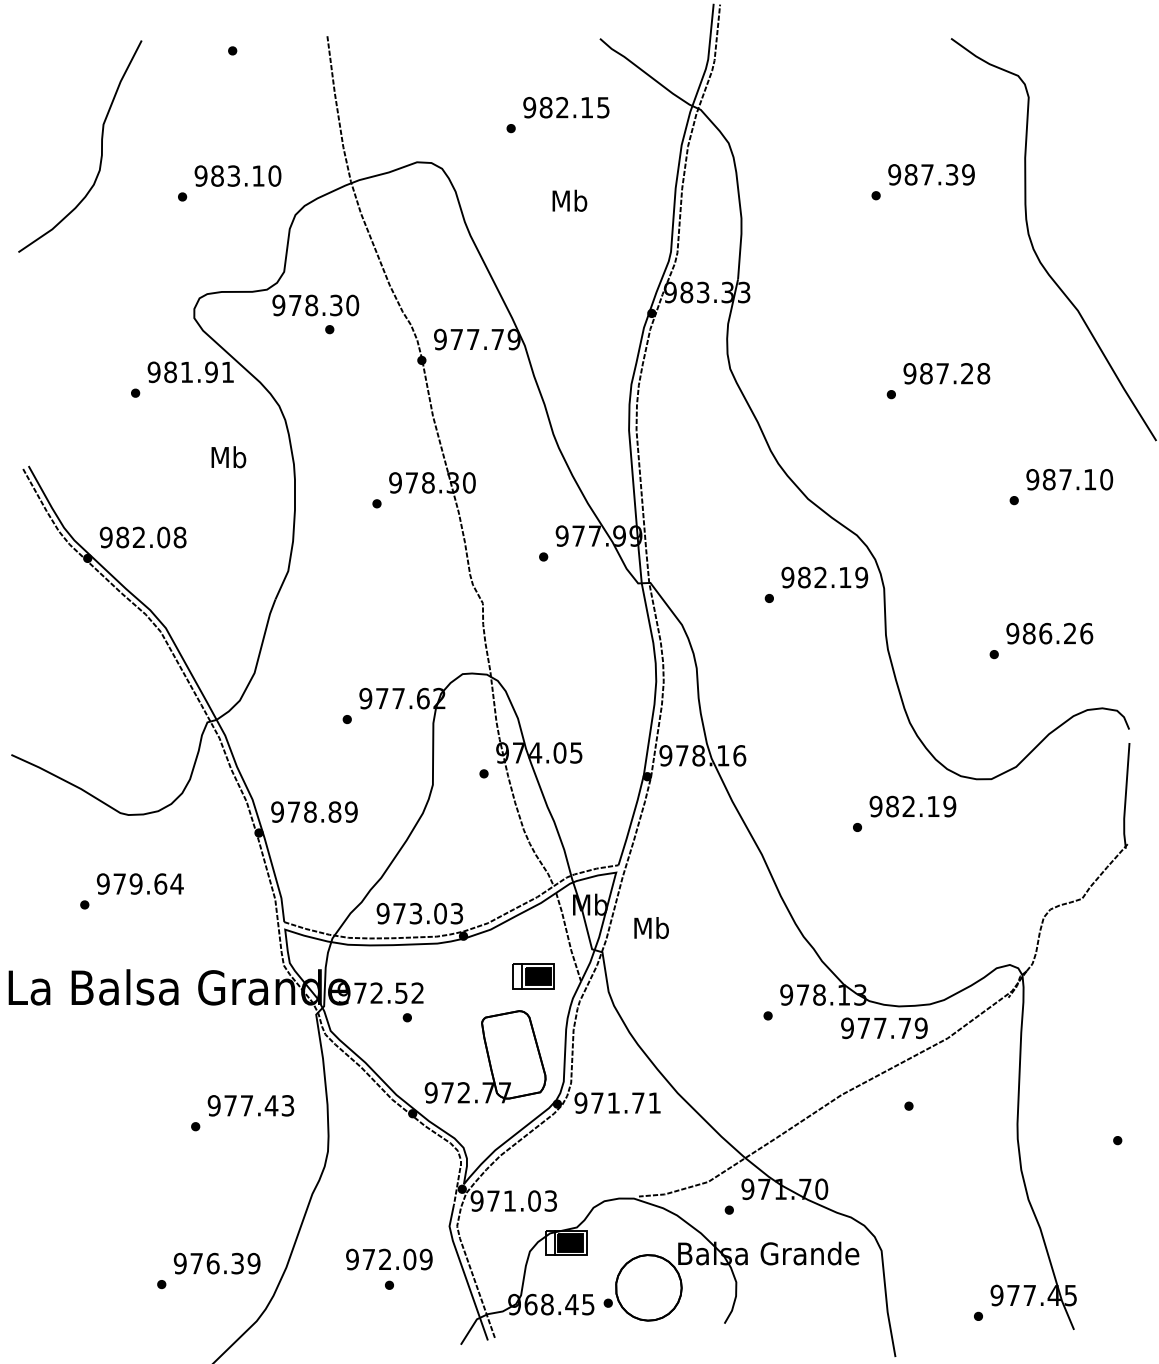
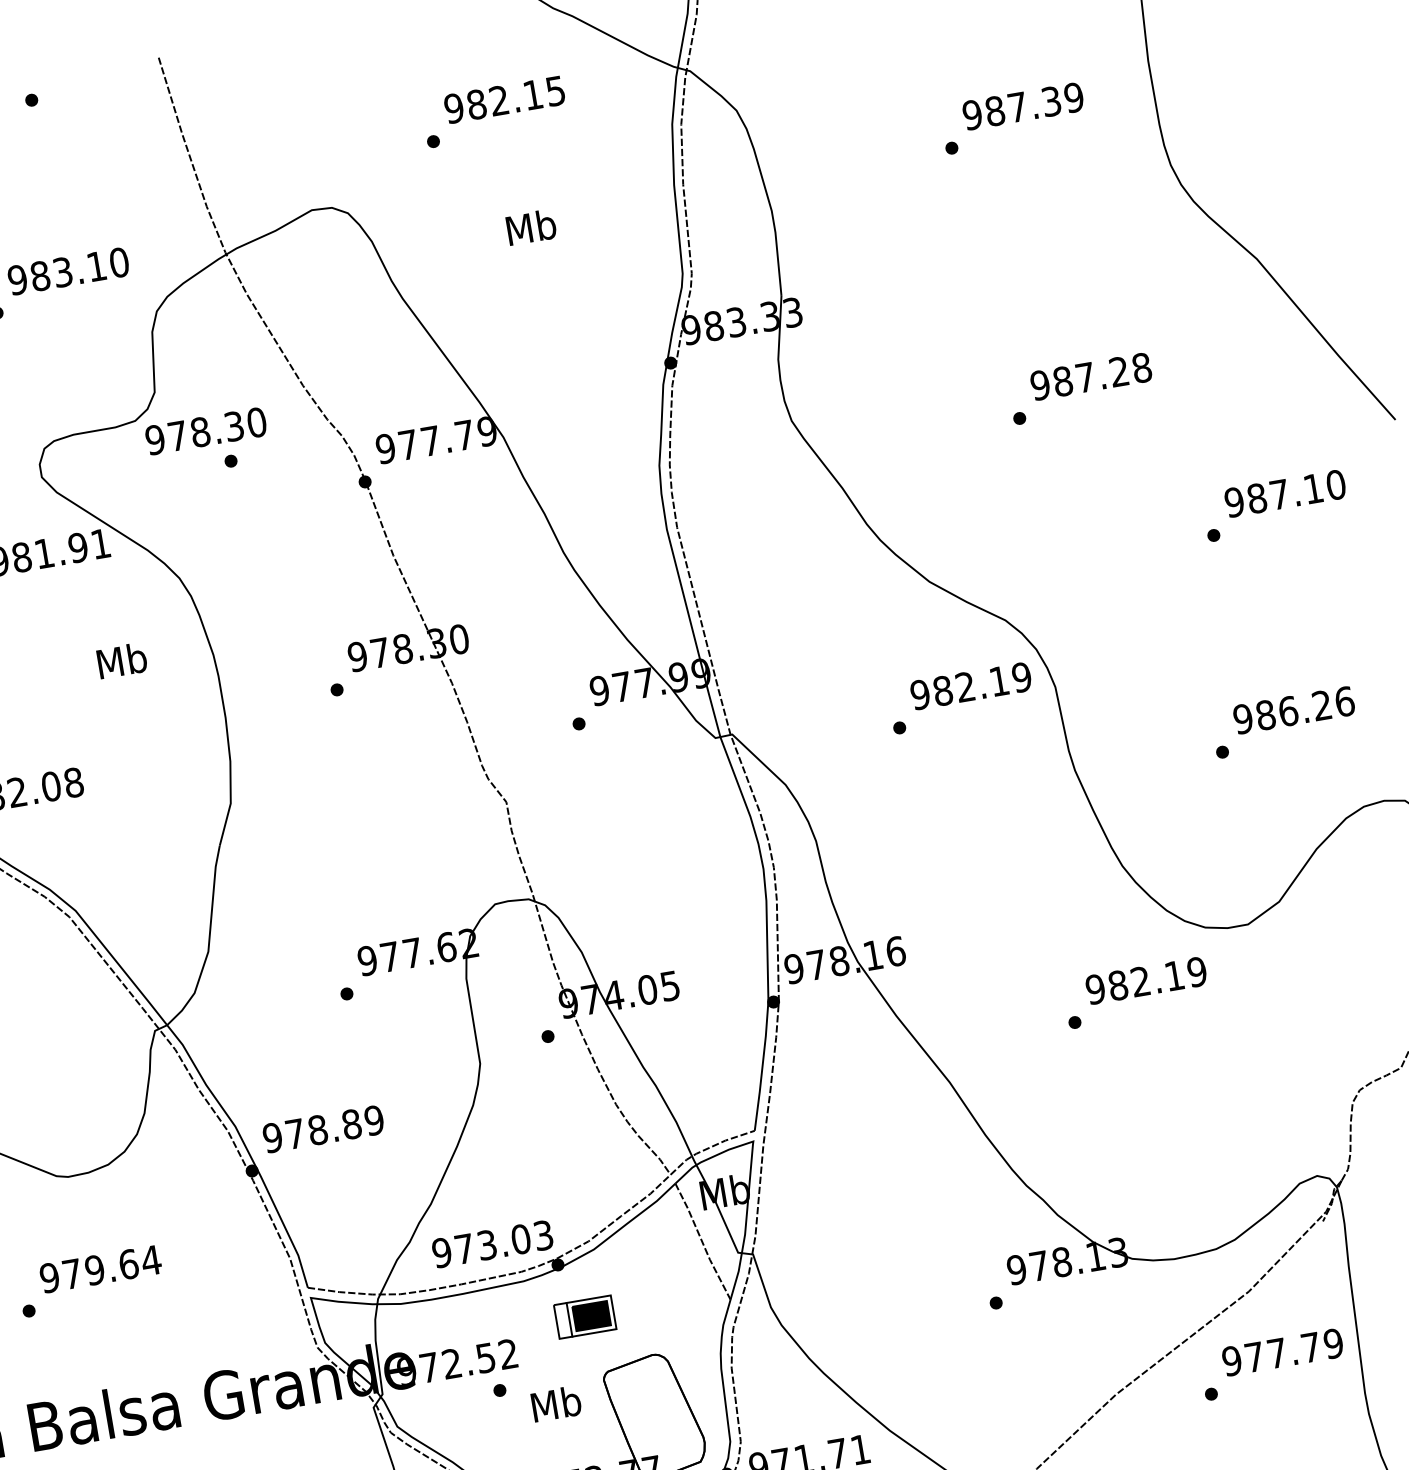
text: (651, 927) -> (556, 1403), moved
part: (533, 976) -> (585, 1317), moved
text: (884, 1028) -> (1283, 1352), moved

